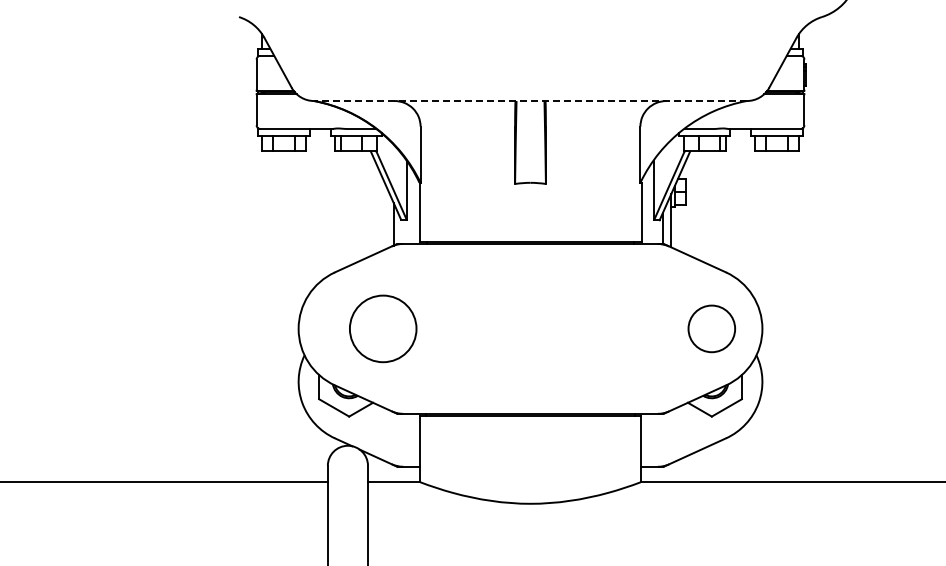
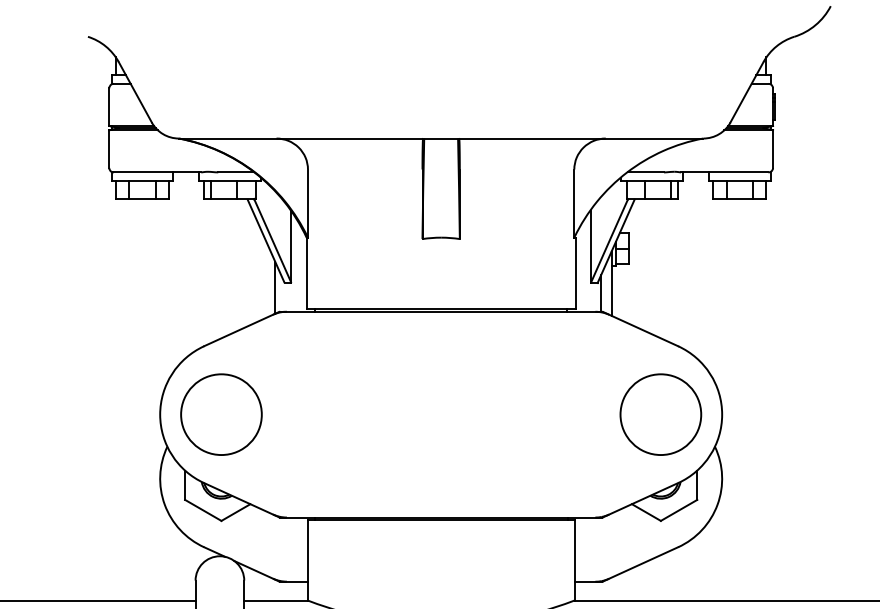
line: (530, 101) -> (441, 139), dashed -> solid
circle: (383, 328) -> (221, 414), moved
circle: (711, 328) -> (660, 414), size x1.43

